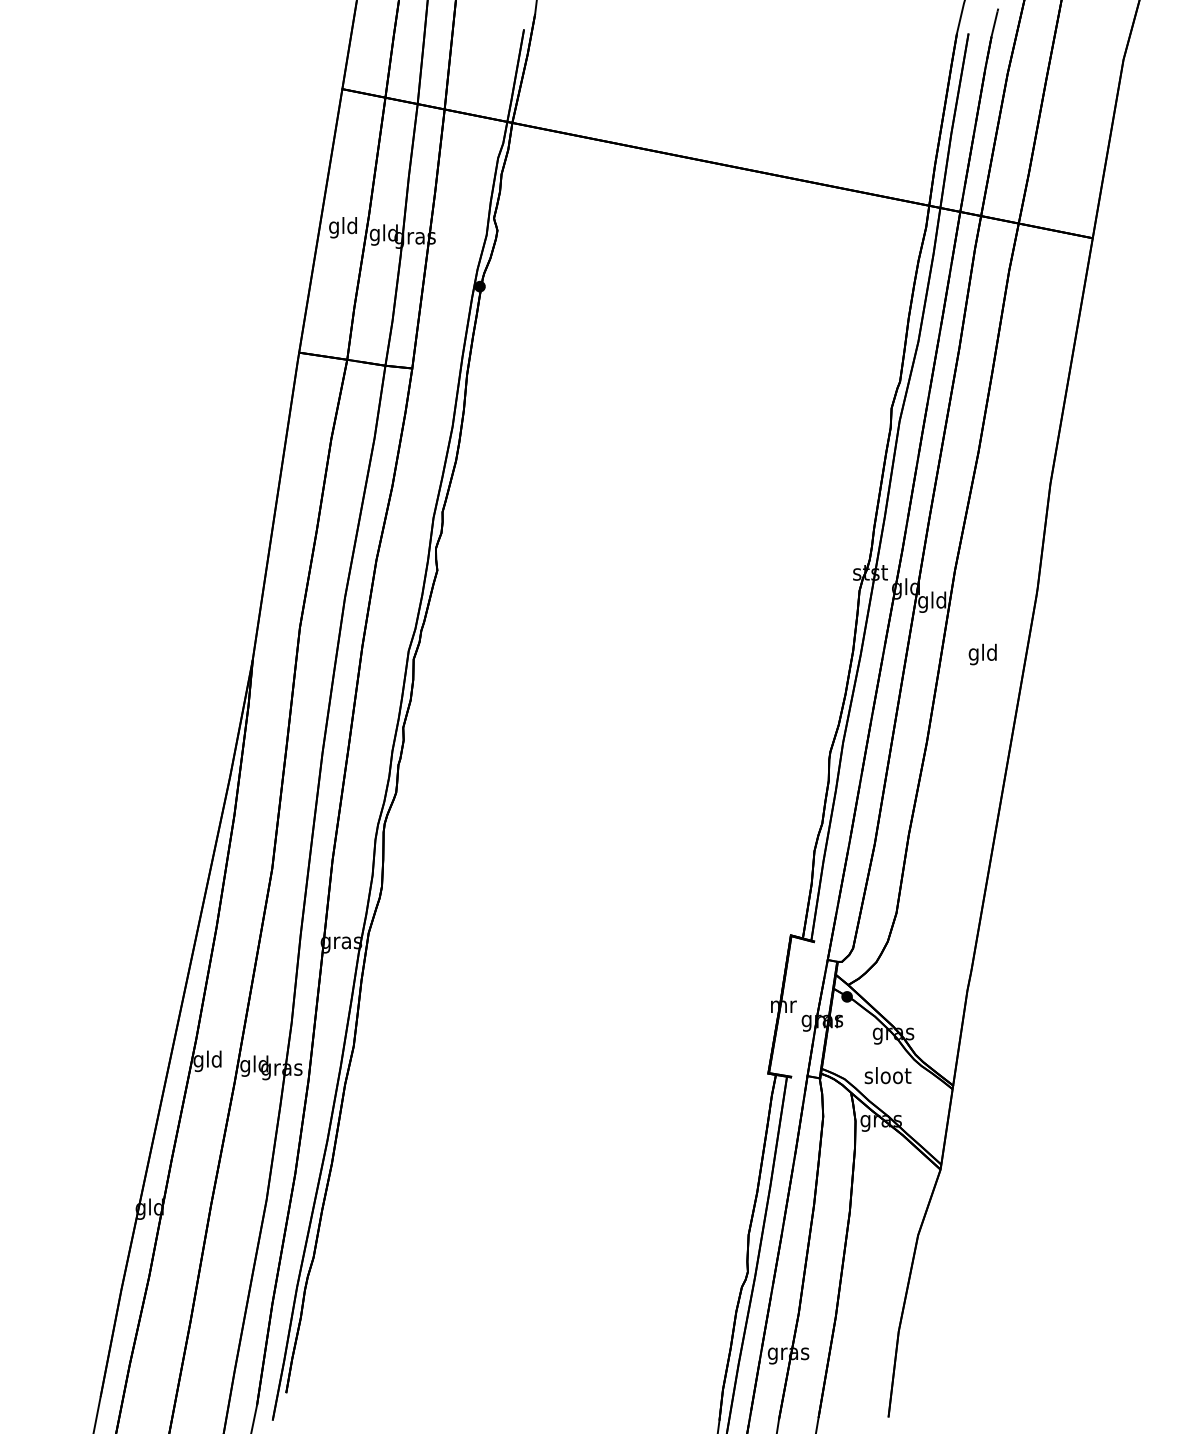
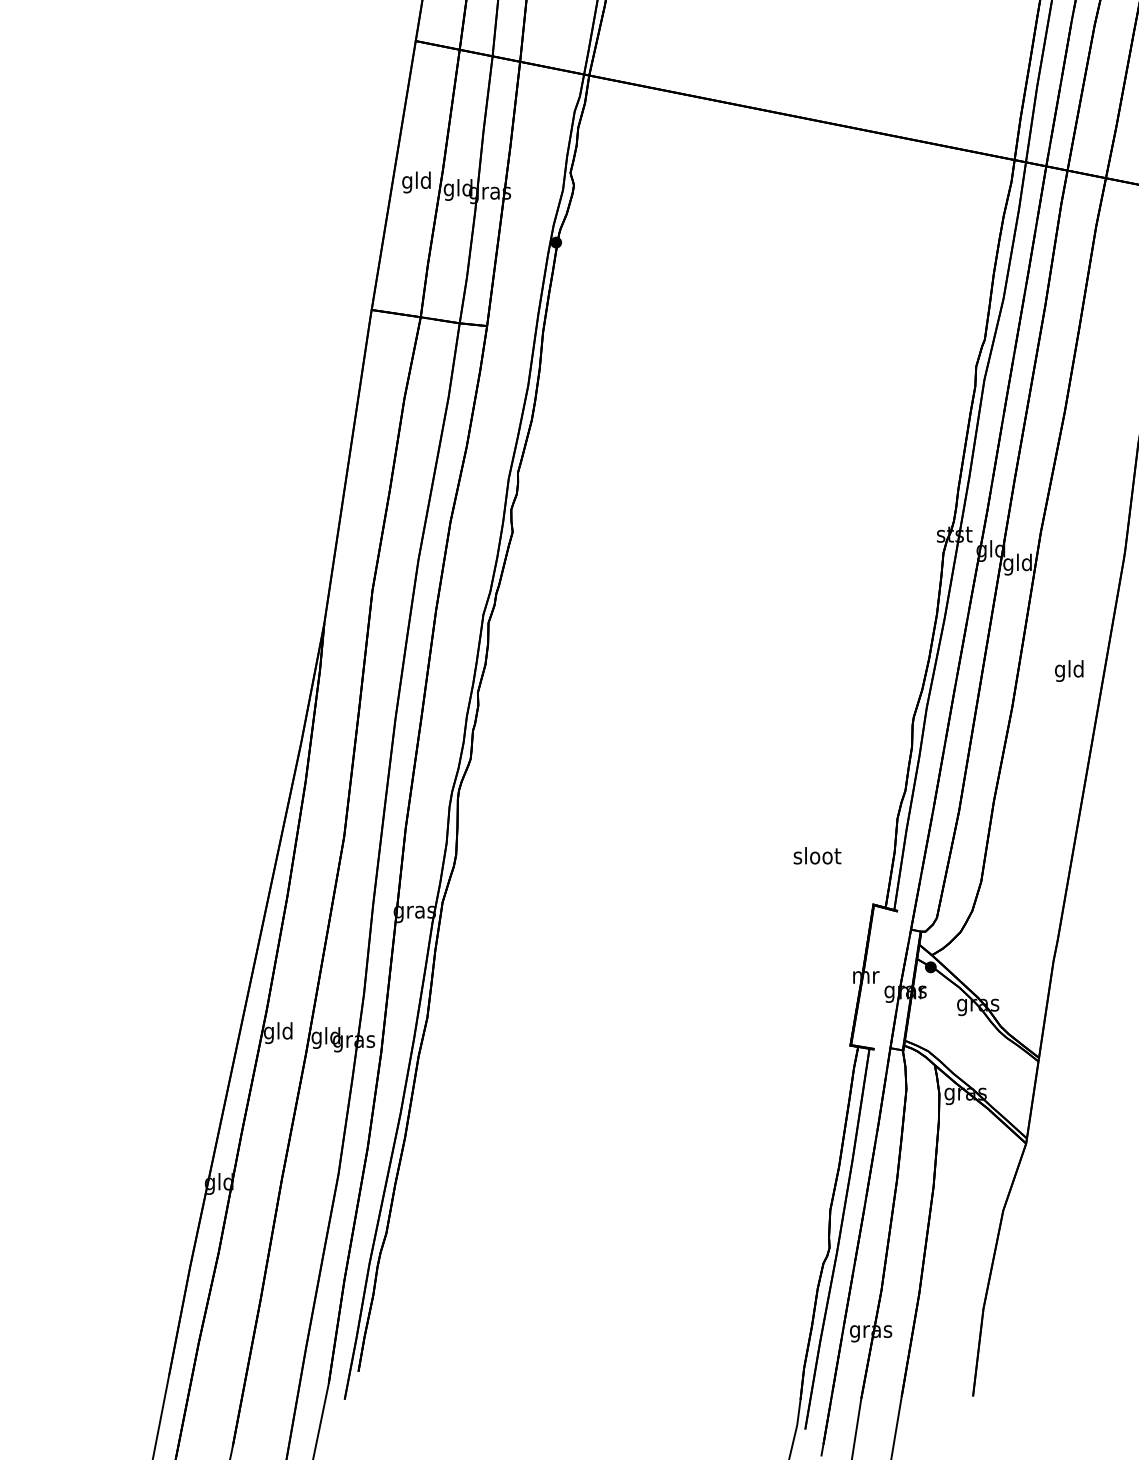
text: (982, 654) -> (1068, 671), moved
text: (887, 1075) -> (816, 855), moved

